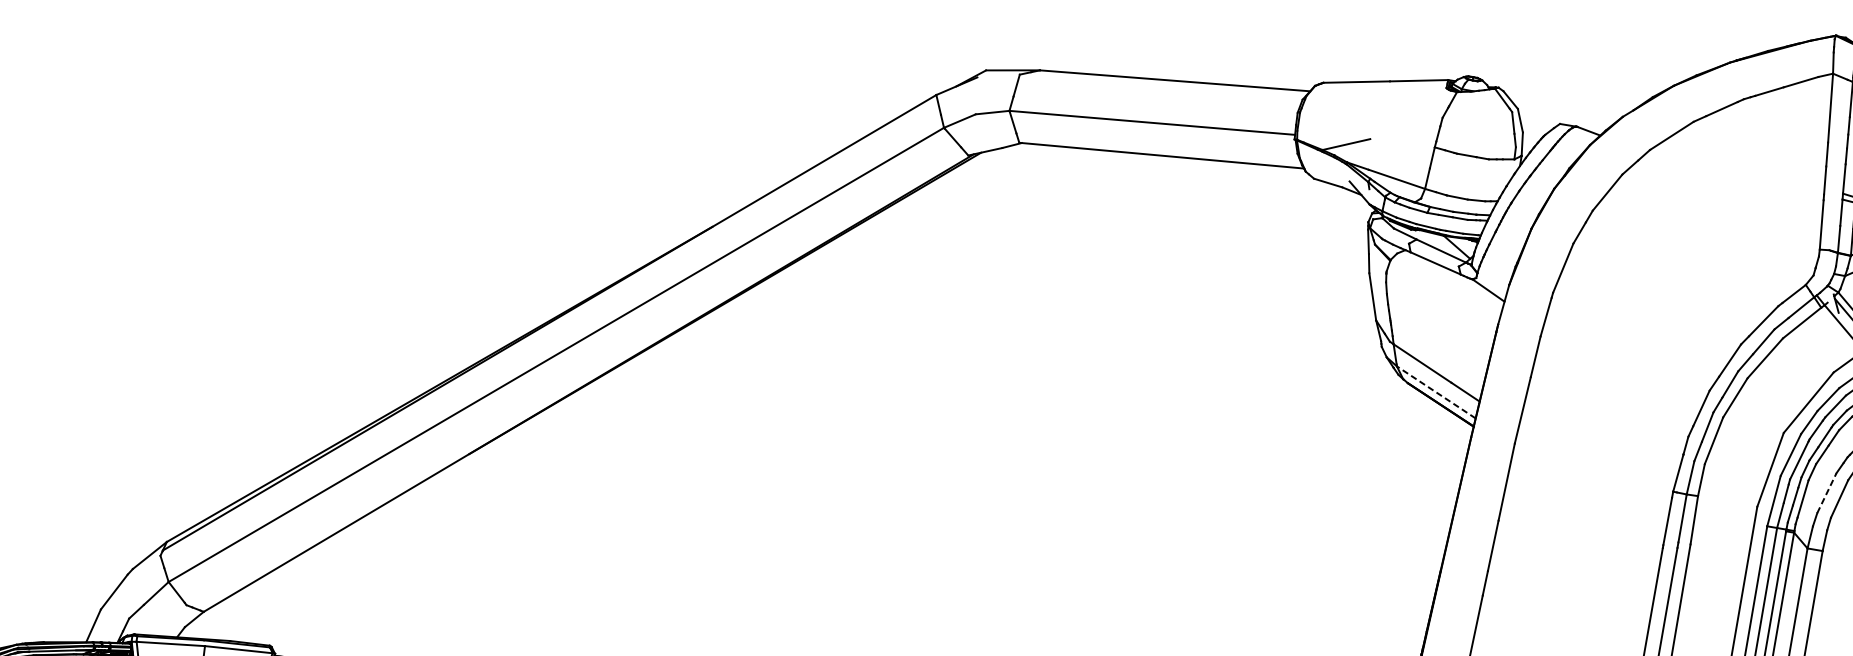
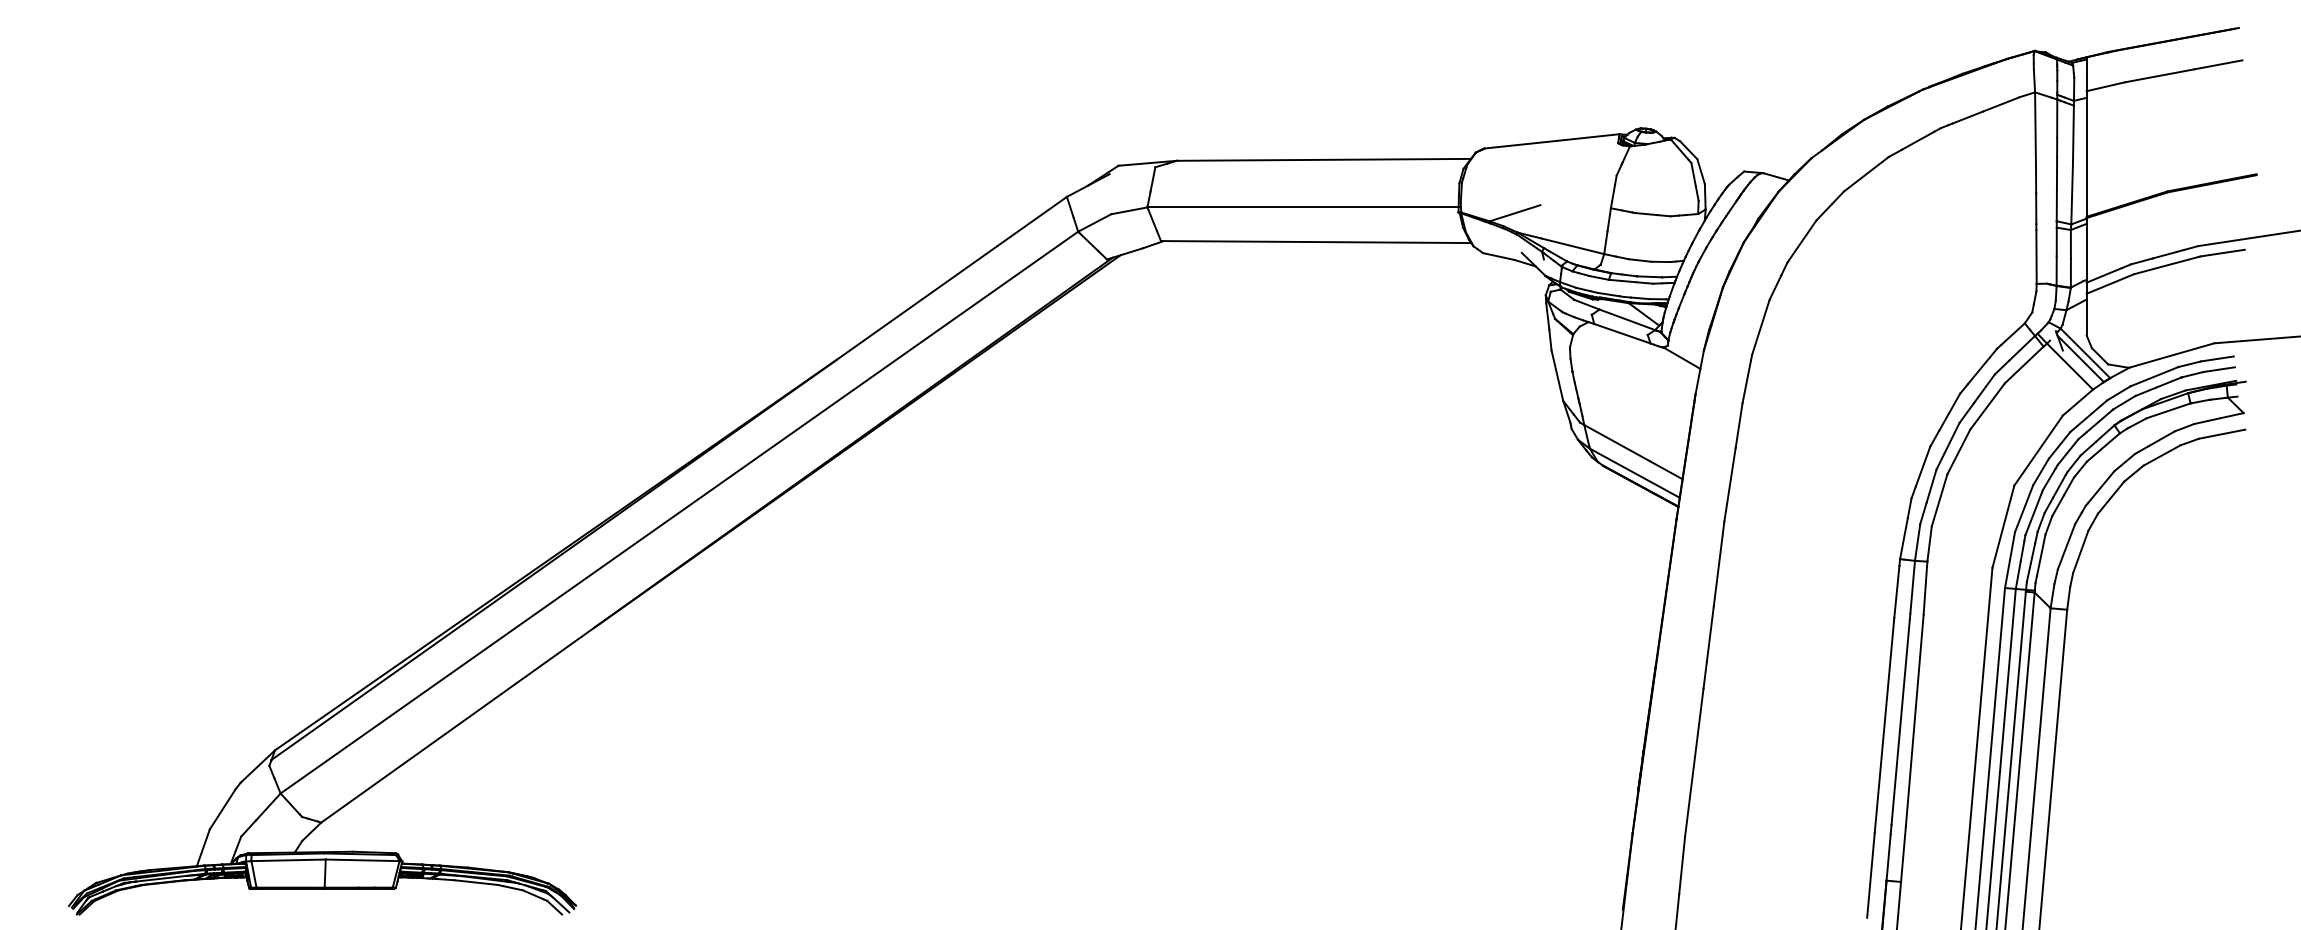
line: (1436, 391) -> (1634, 472), dashed -> solid
line: (1826, 492) -> (2066, 546), dashed -> solid

